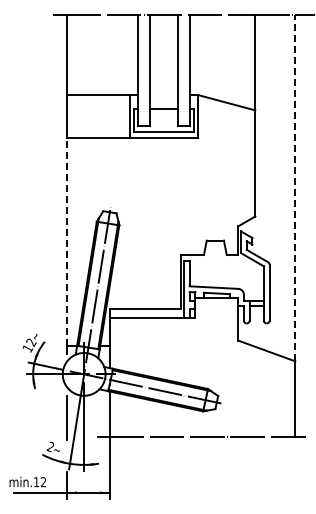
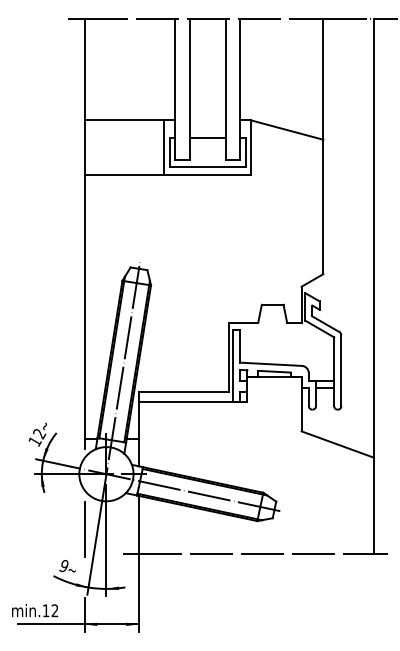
line: (295, 188) -> (374, 238), dashed -> solid
line: (66, 241) -> (84, 305), dashed -> solid
text: (49, 446) -> (62, 565), 2 -> 9

